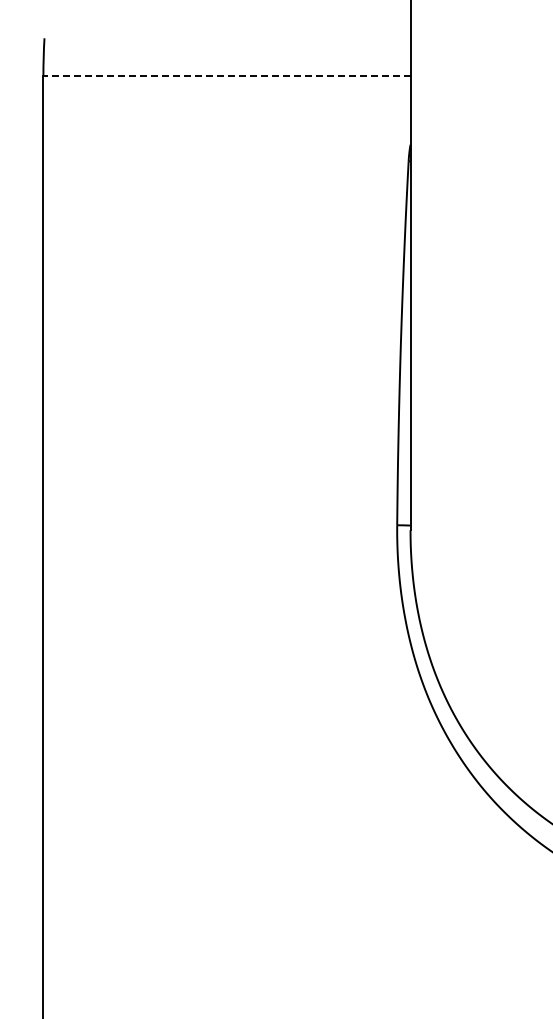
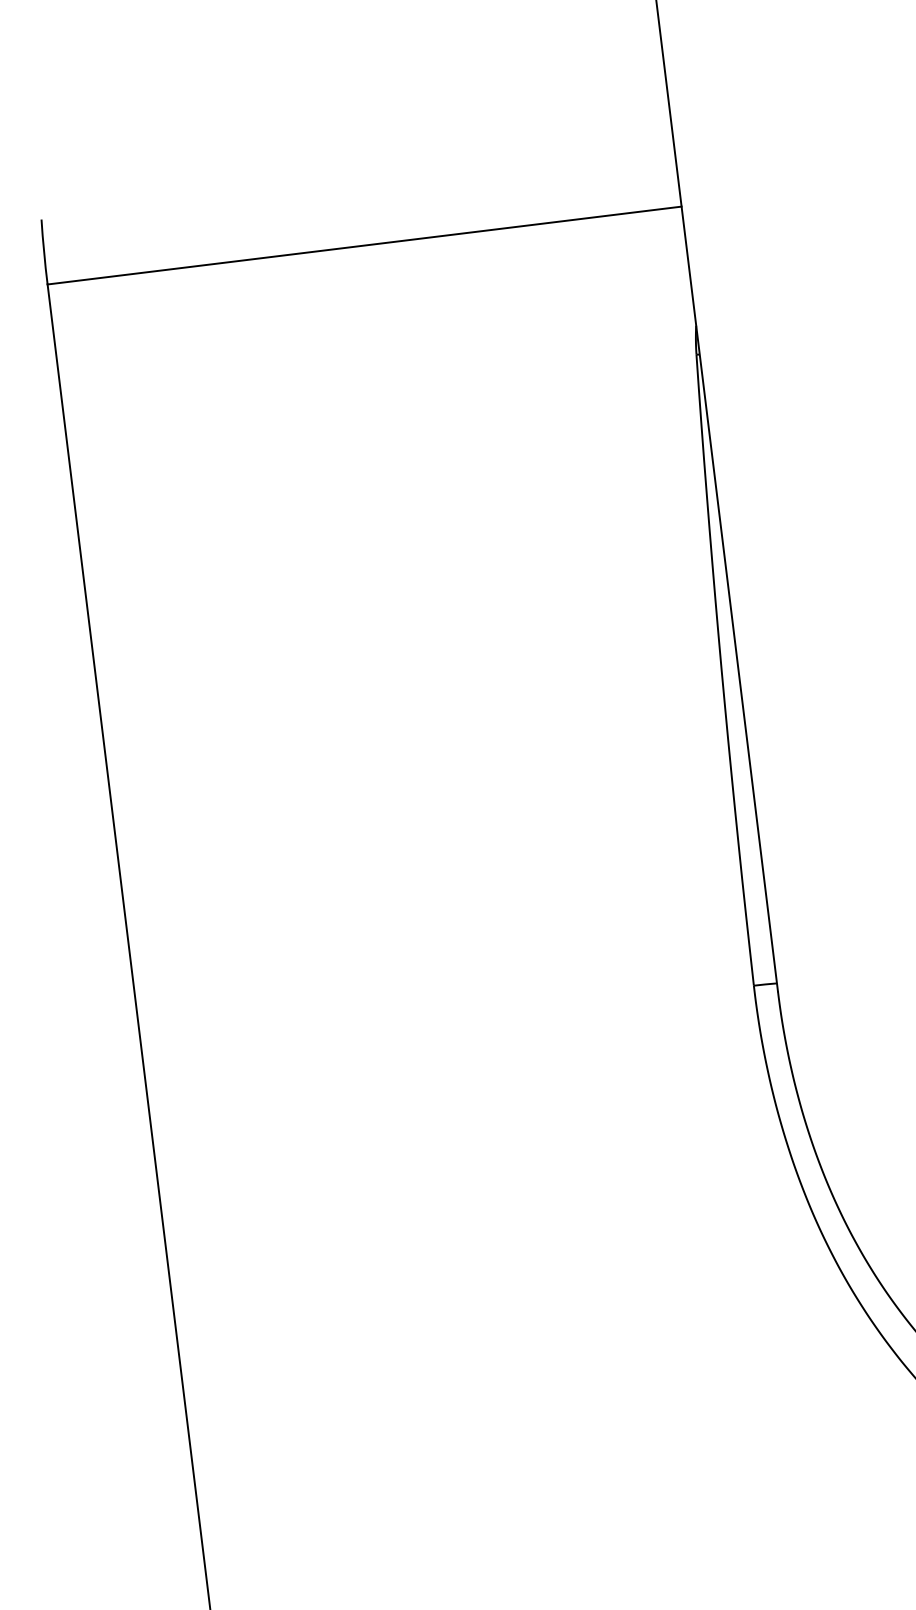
line: (226, 75) -> (363, 245), dashed -> solid

